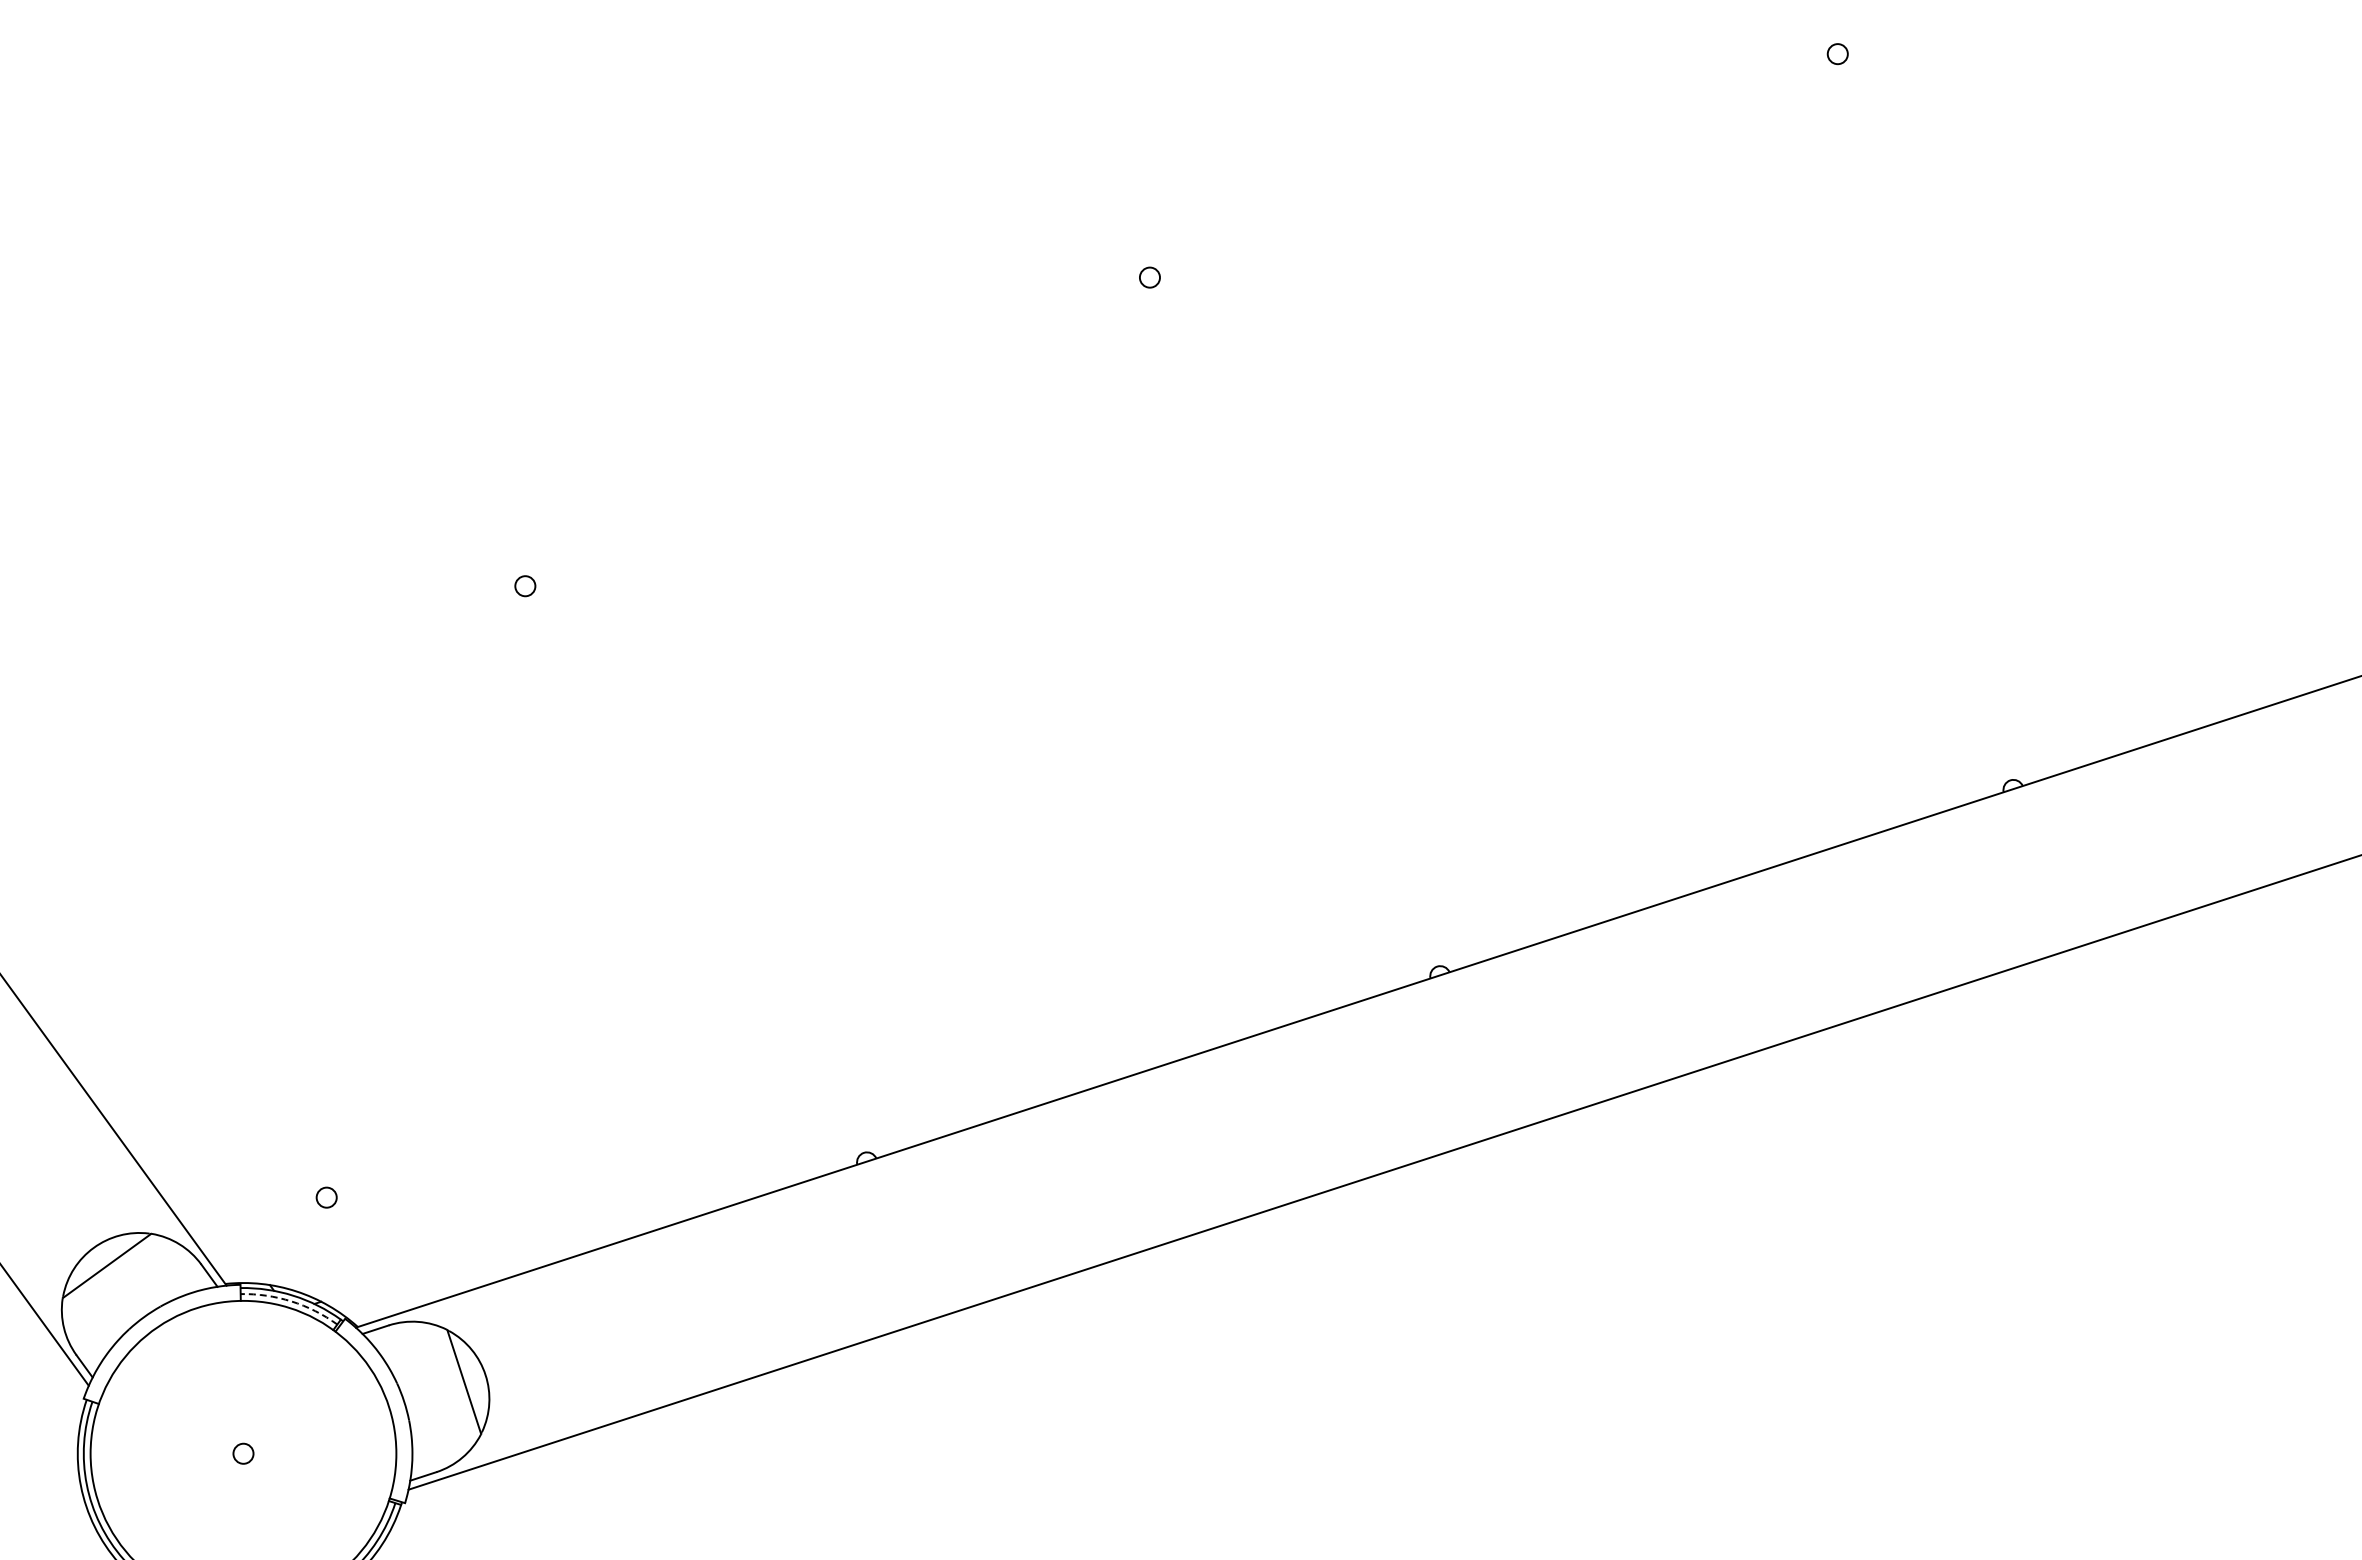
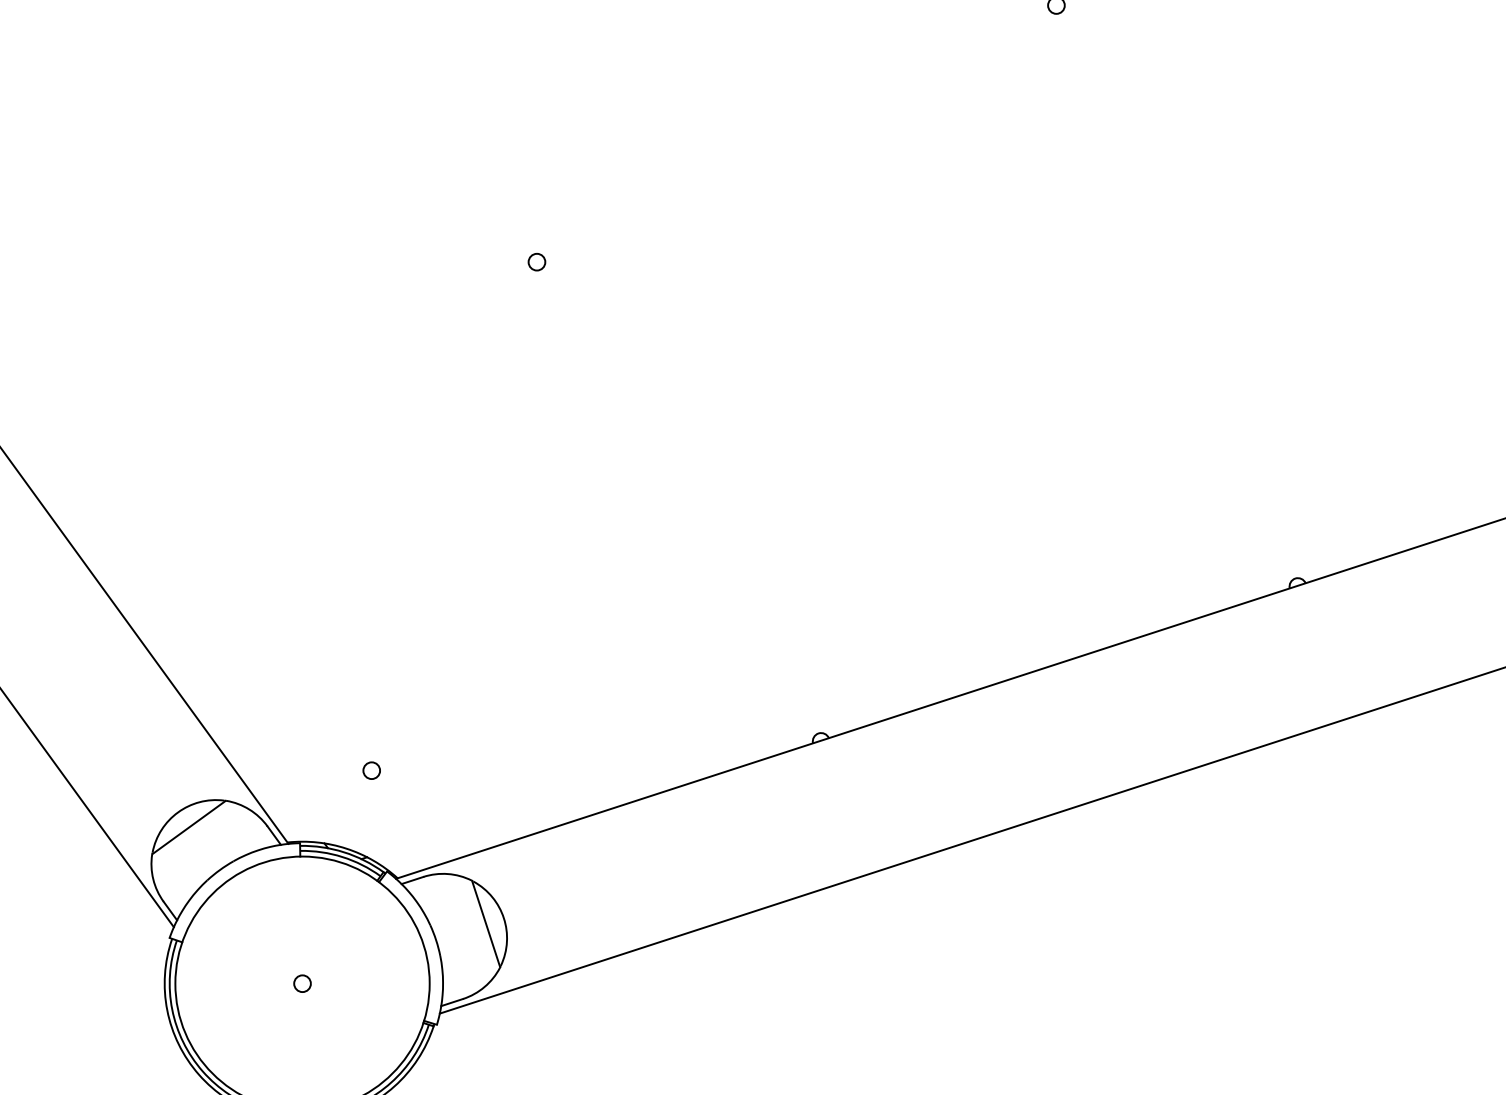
arc: (291, 1301) -> (342, 857), dashed -> solid

